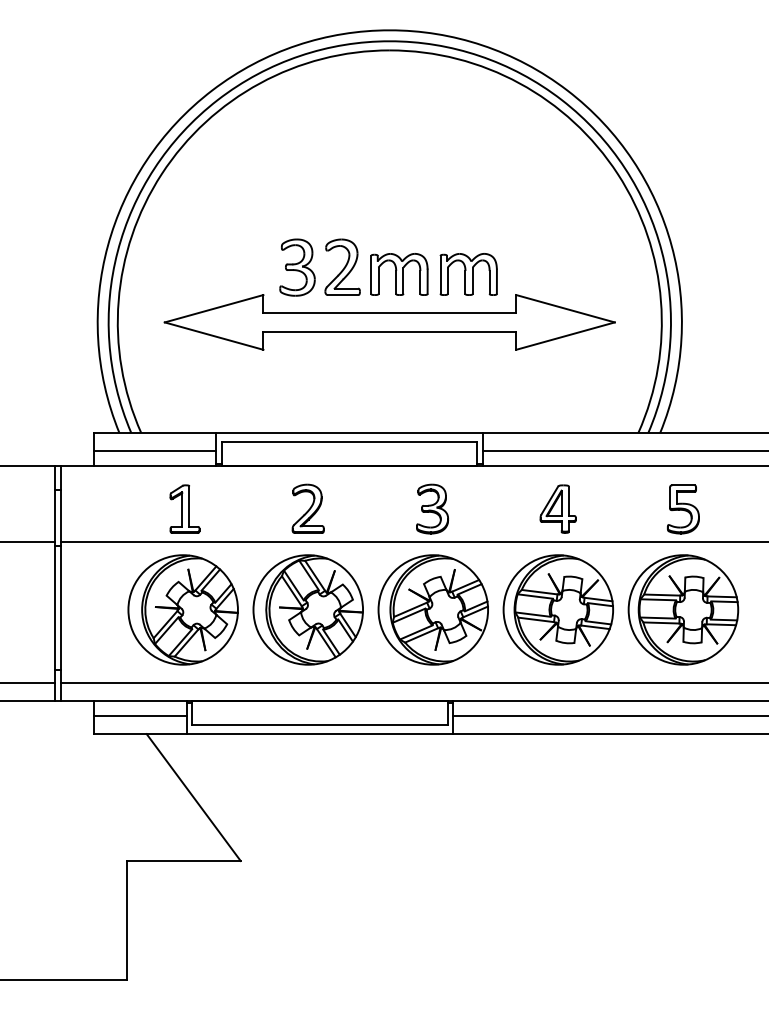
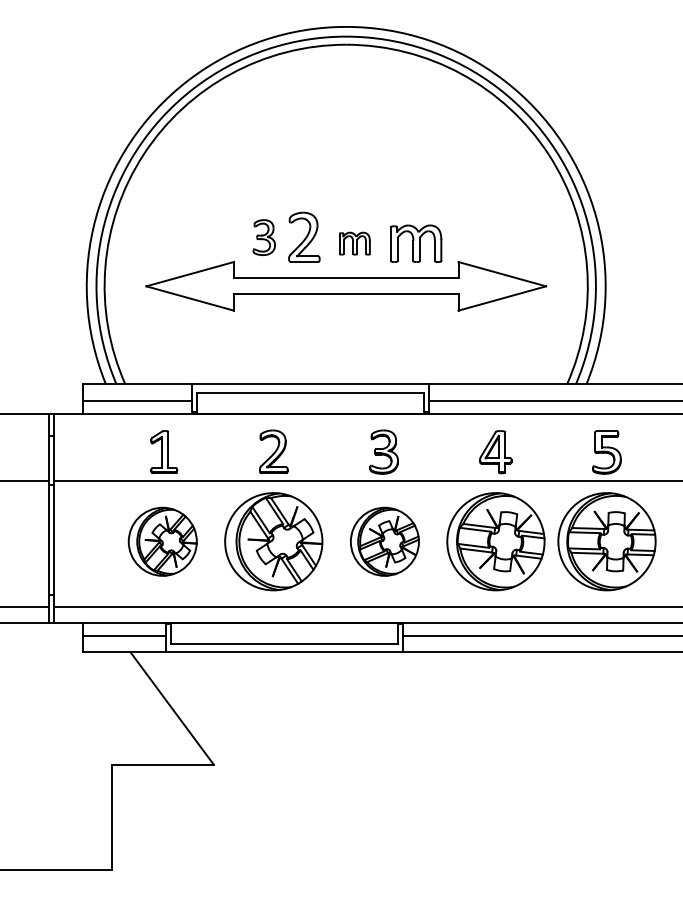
part: (297, 267) -> (264, 237), size x0.7
part: (399, 274) -> (354, 243), size x0.6
part: (182, 609) -> (162, 541), size x0.7
part: (432, 609) -> (384, 541), size x0.7

